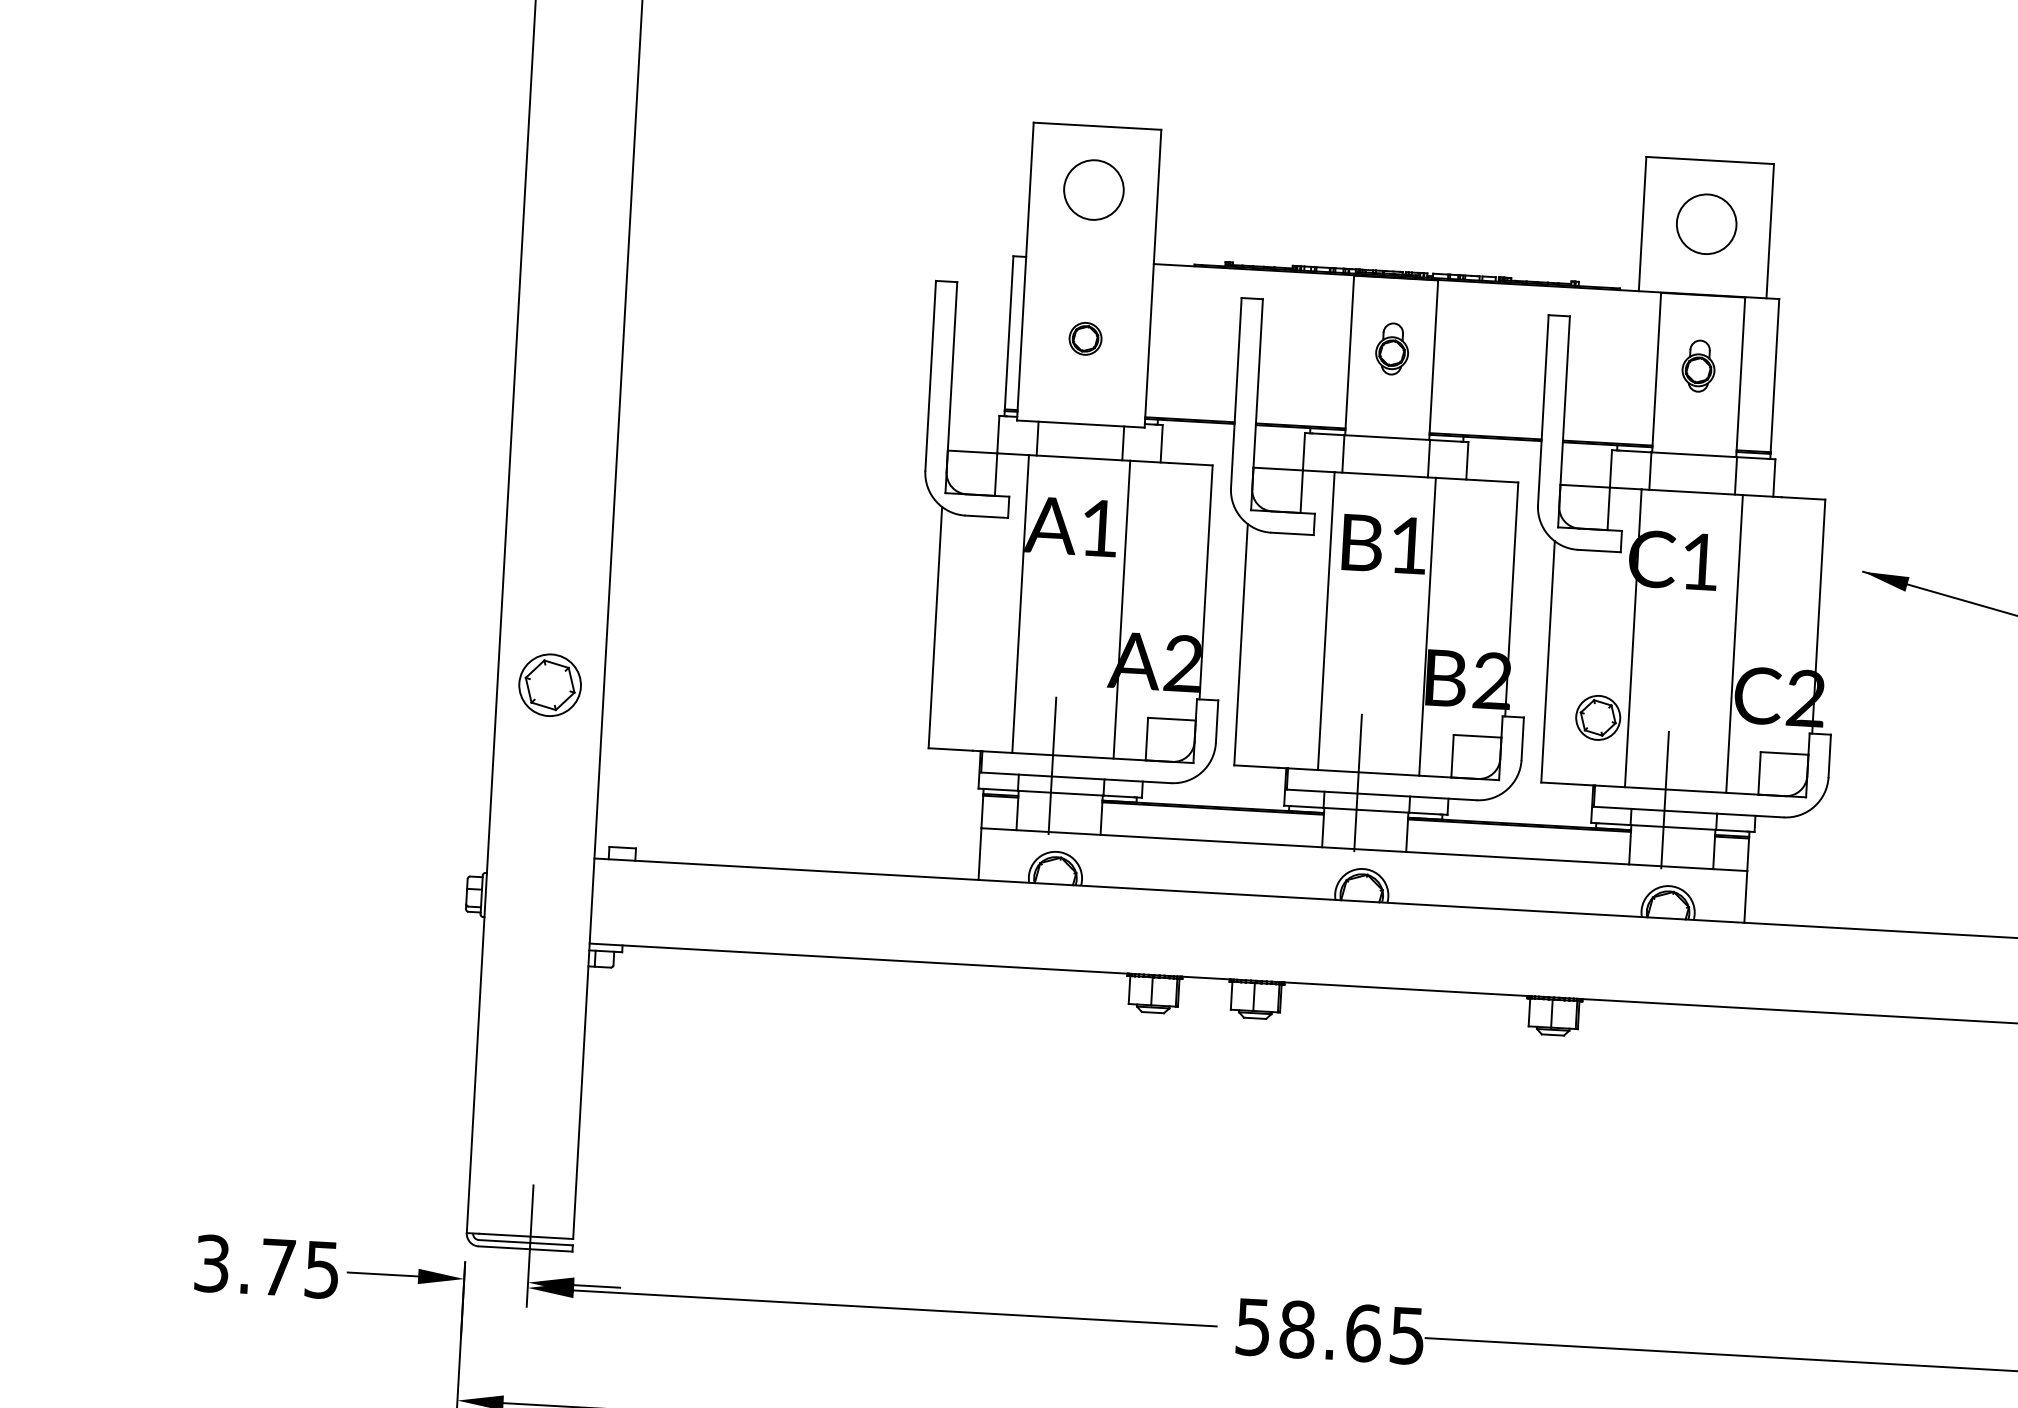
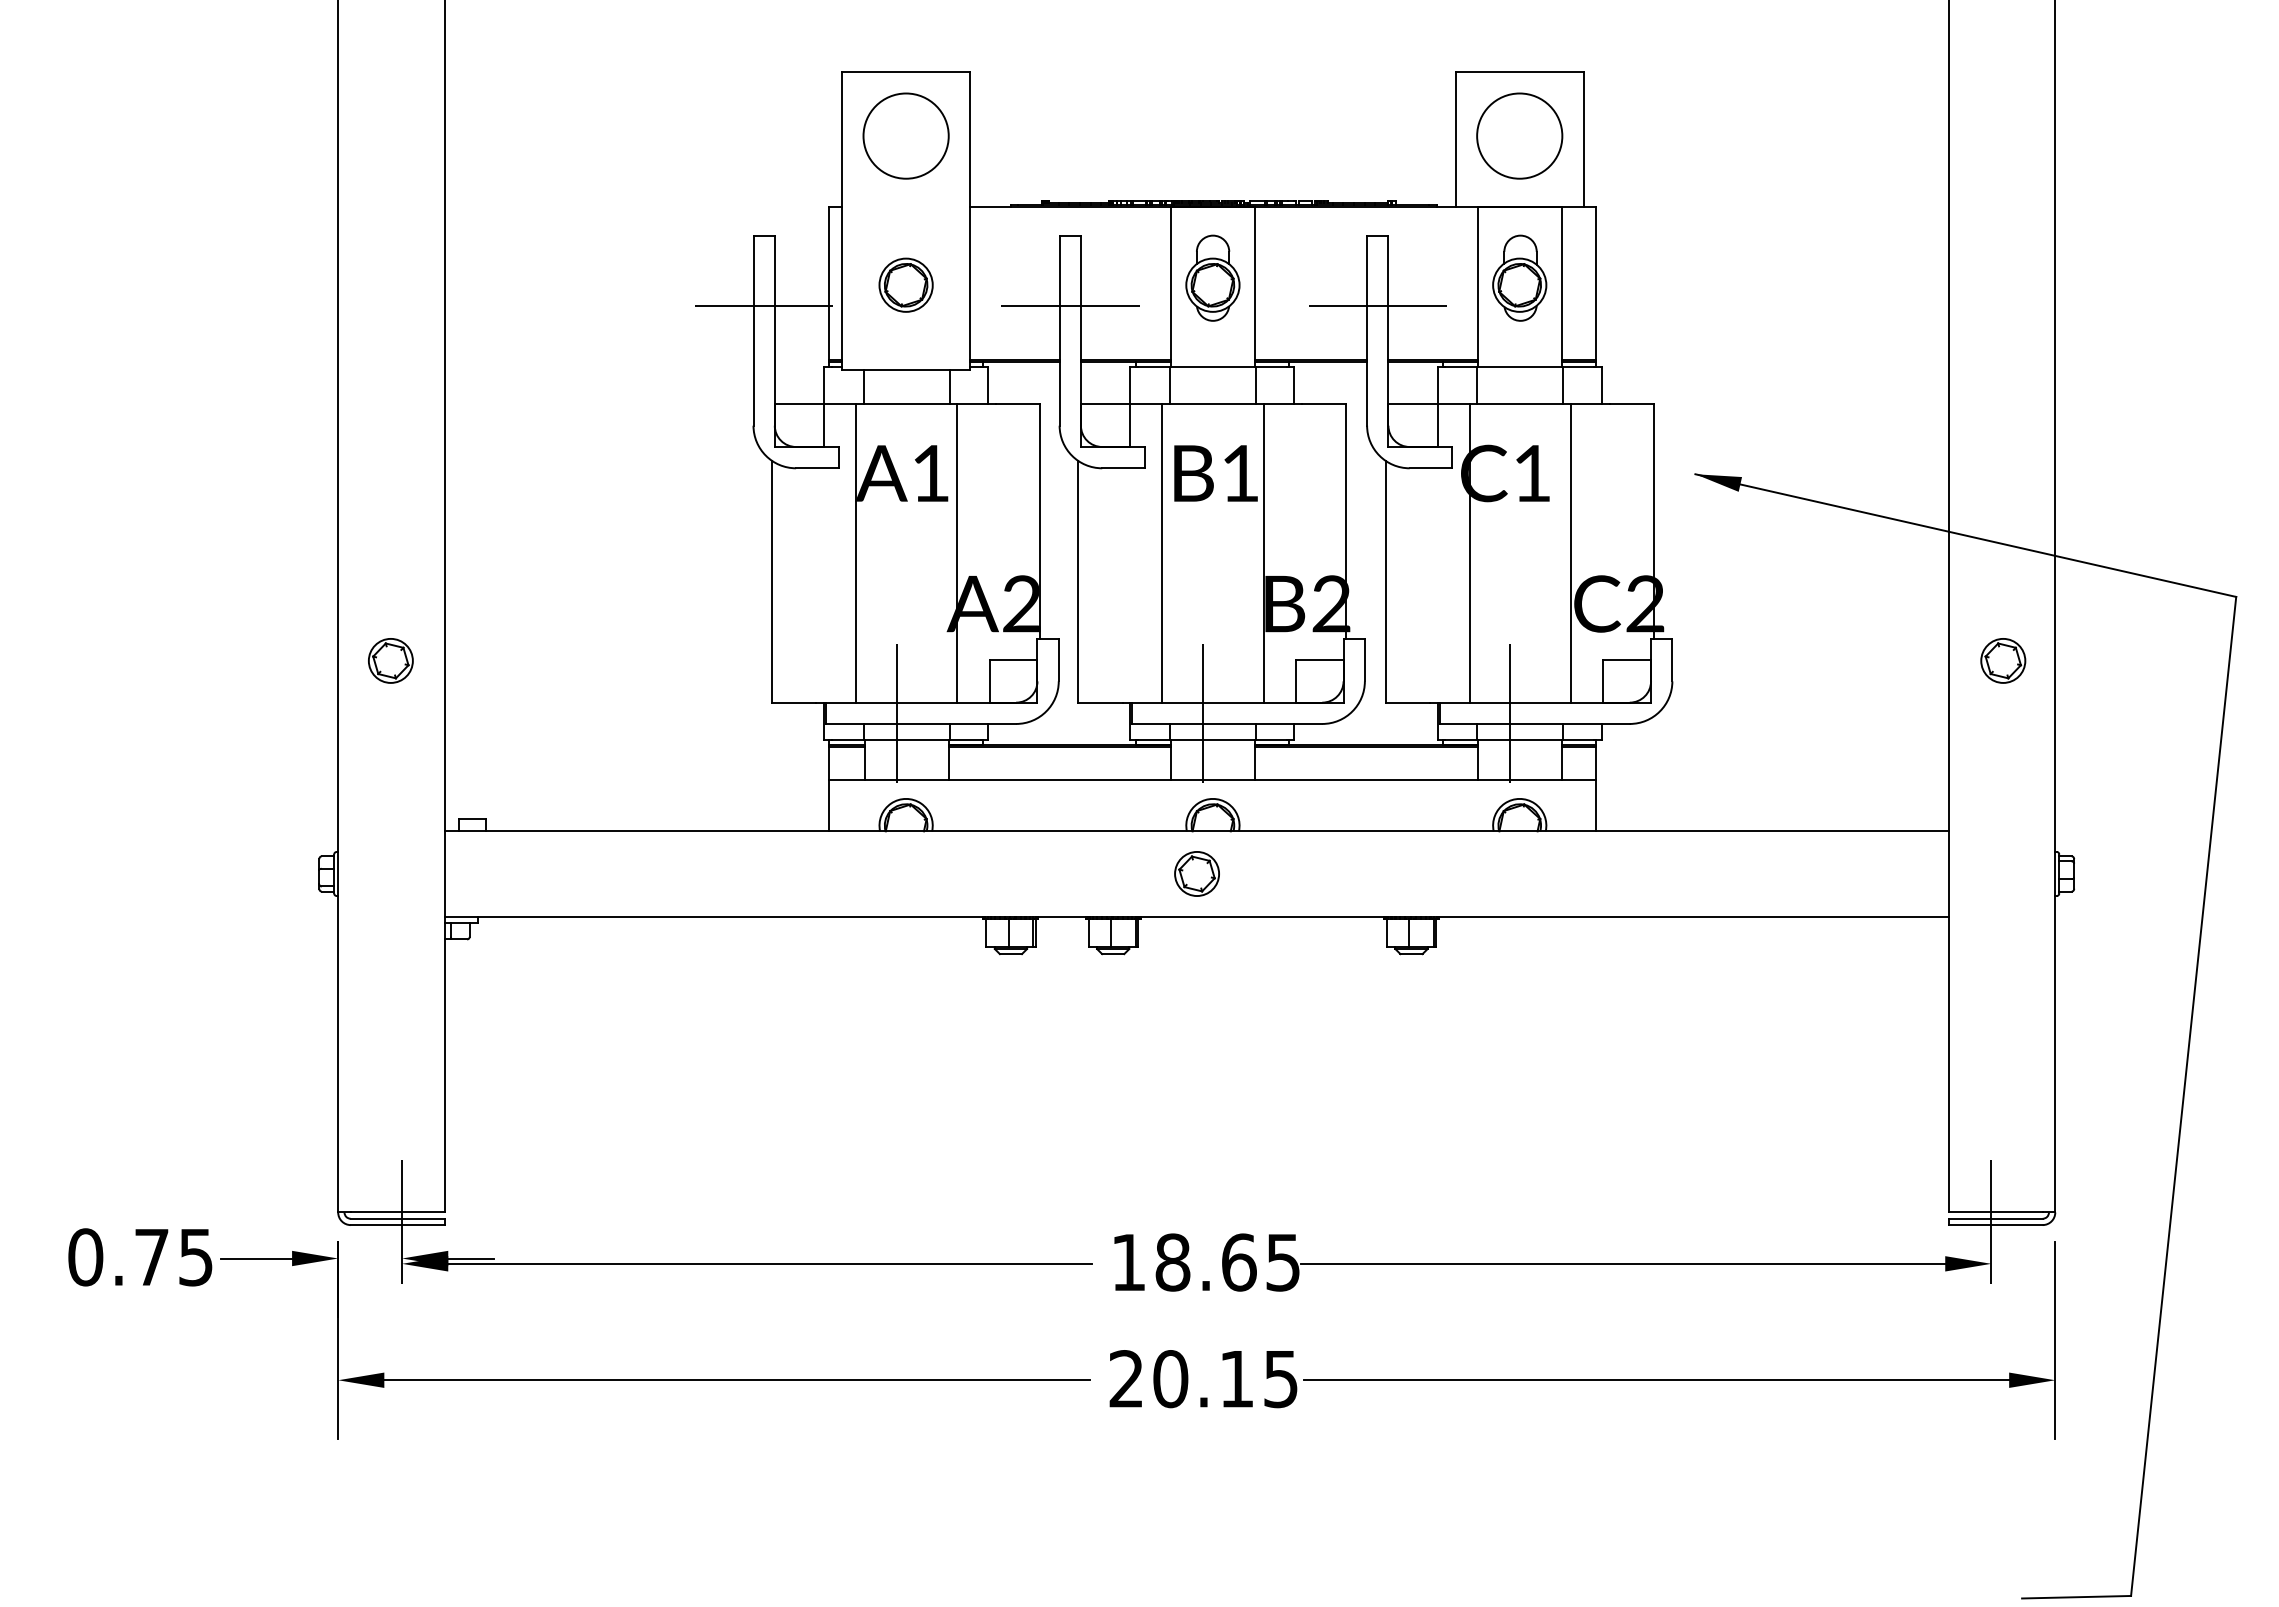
circle: (1093, 189) -> (905, 135), size x1.43
circle: (1706, 223) -> (1519, 135), size x1.43
part: (1085, 338) -> (905, 284), size x1.67
part: (1391, 348) -> (1212, 277), size x1.67
line: (942, 352) -> (763, 306), added
part: (1698, 365) -> (1519, 277), size x1.67
line: (1248, 369) -> (1070, 306), added
line: (1555, 386) -> (1377, 306), added
part: (549, 684) -> (390, 660), size x0.71
part: (1597, 717) -> (1196, 873), moved
text: (211, 1263) -> (85, 1257), 3.75 -> 0.75
text: (1253, 1327) -> (1128, 1262), 58.65 -> 18.65

